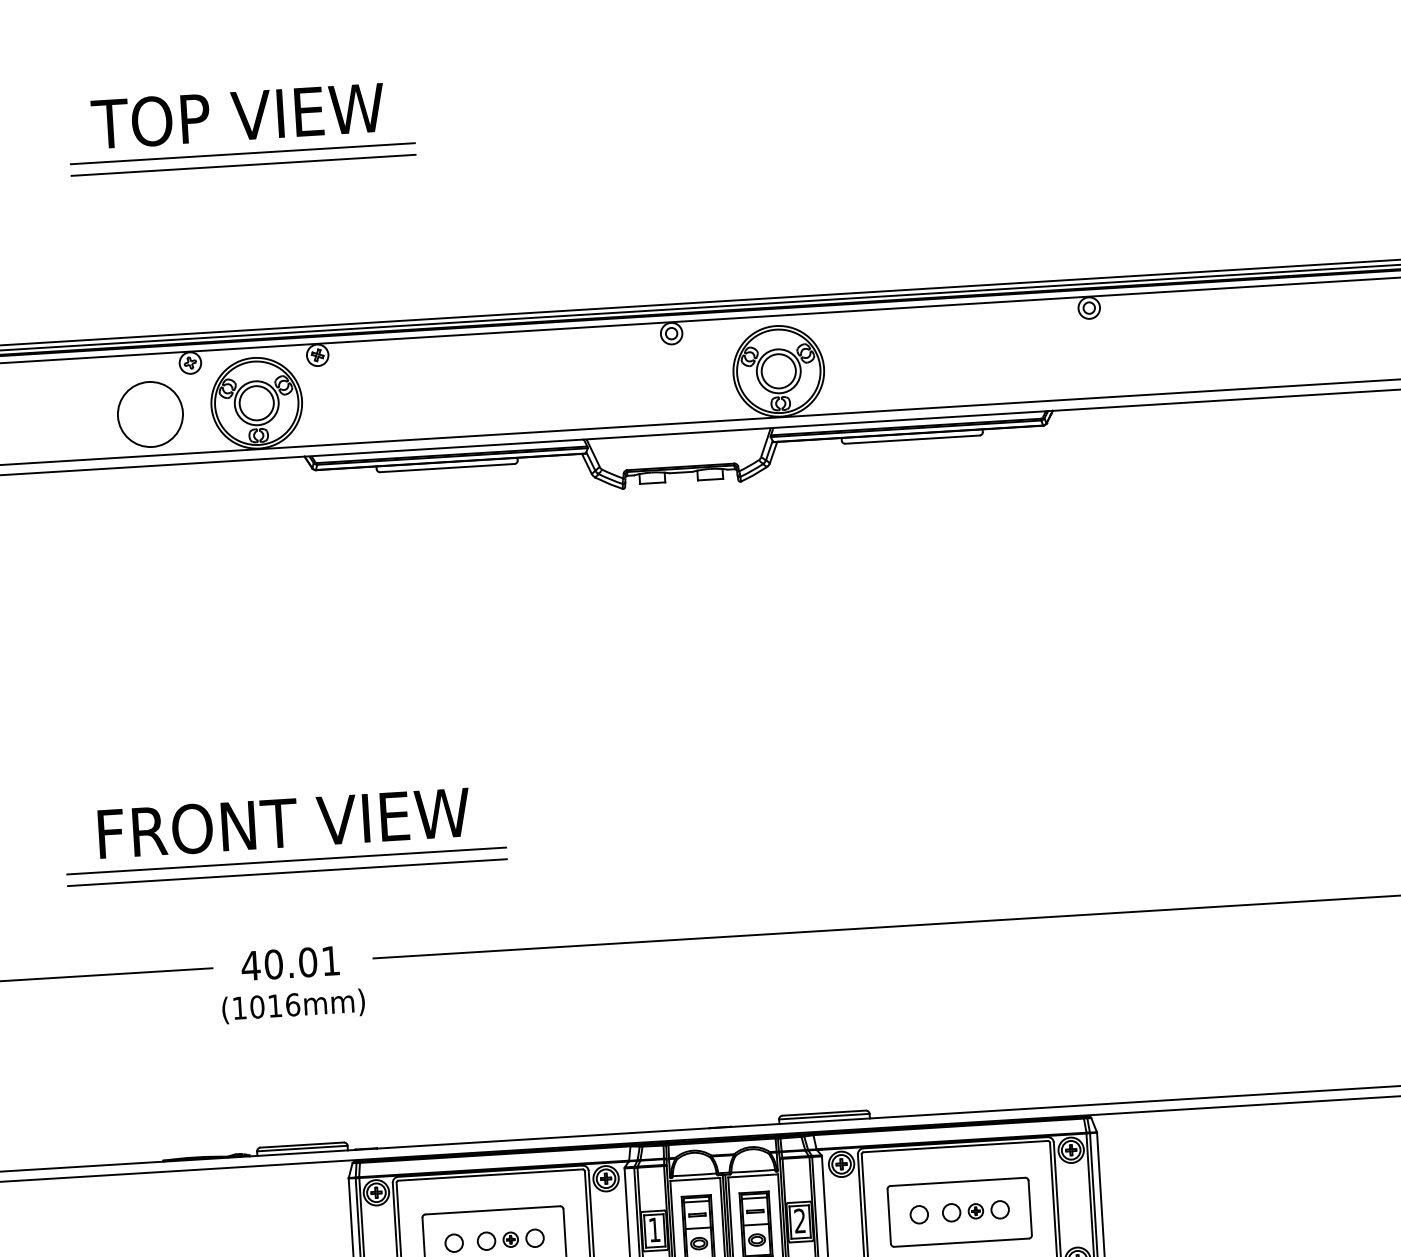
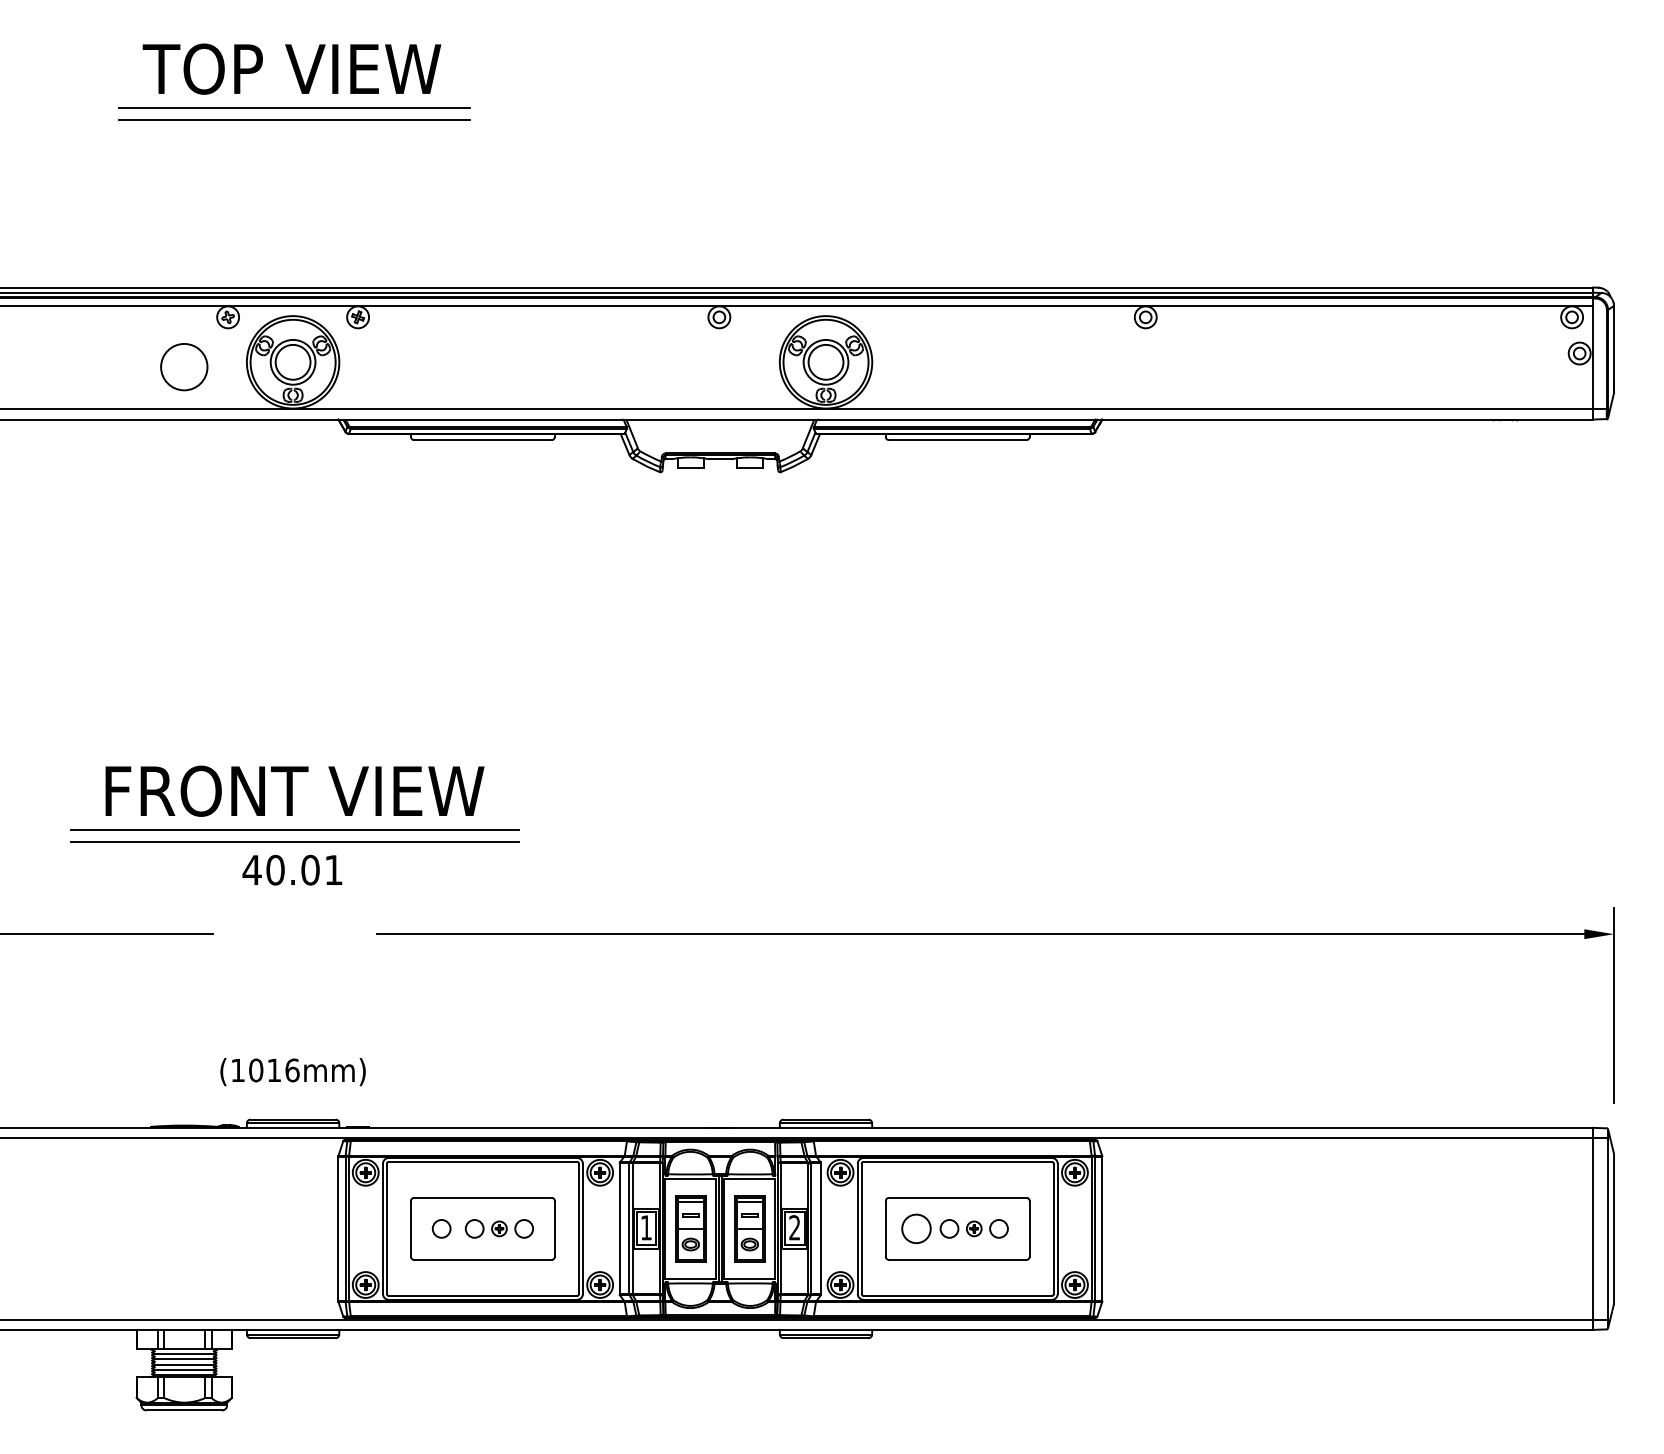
circle: (150, 414) -> (184, 367), size x0.7
text: (290, 962) -> (292, 869), moved
text: (293, 1006) -> (292, 1072), moved
circle: (919, 1214) -> (916, 1228), size x1.6

